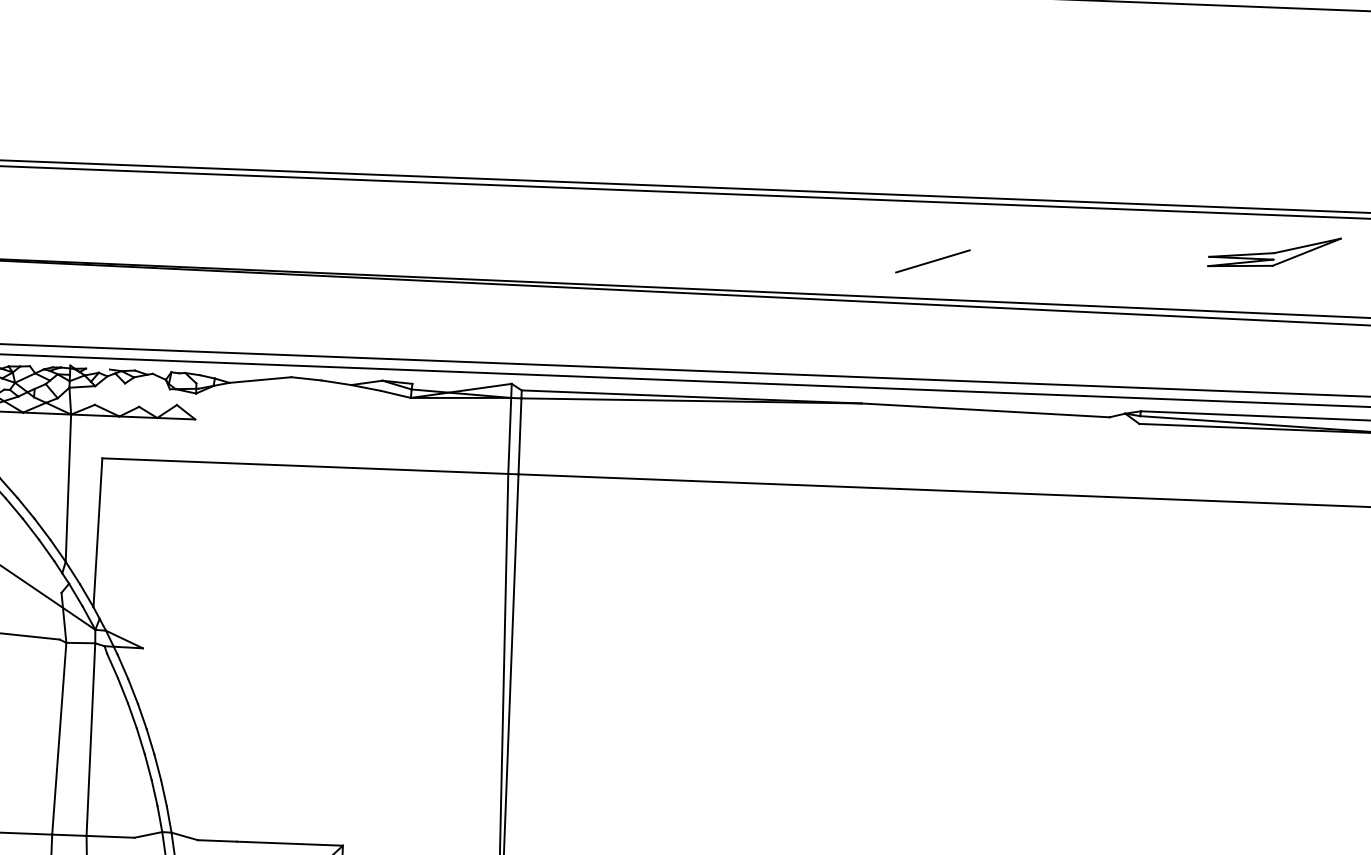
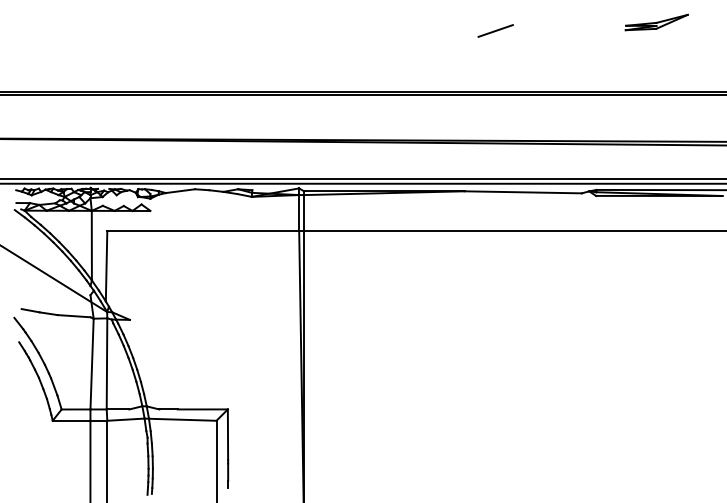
part: (1273, 252) -> (656, 22), moved
line: (932, 260) -> (495, 30), moved

